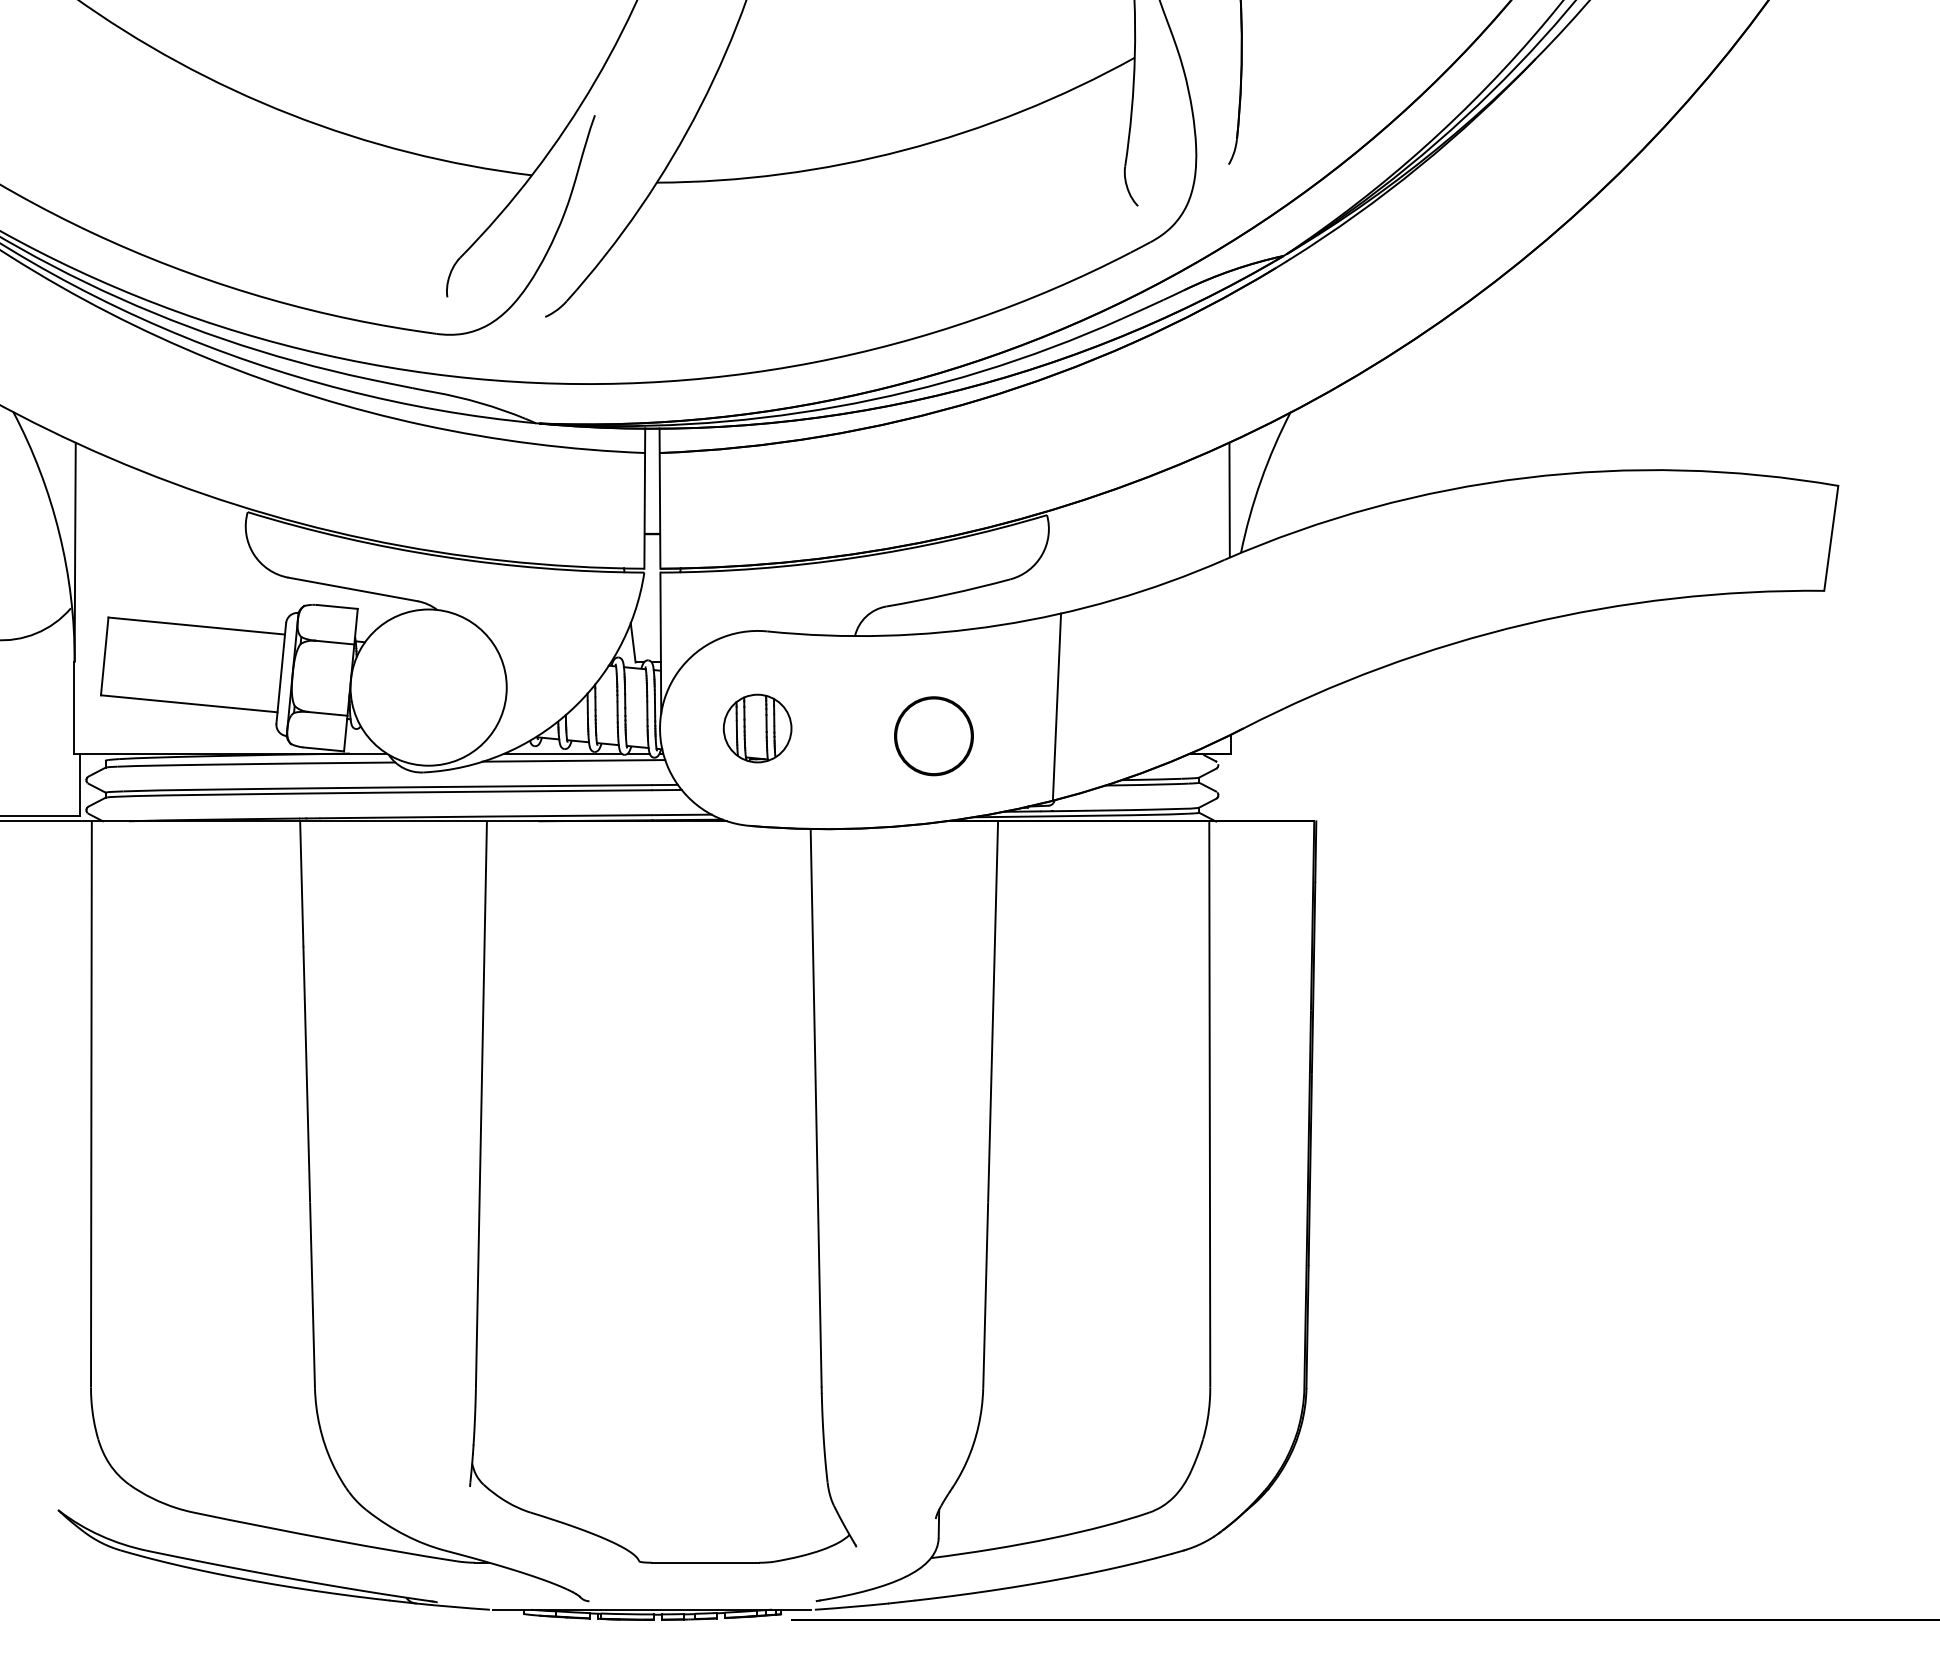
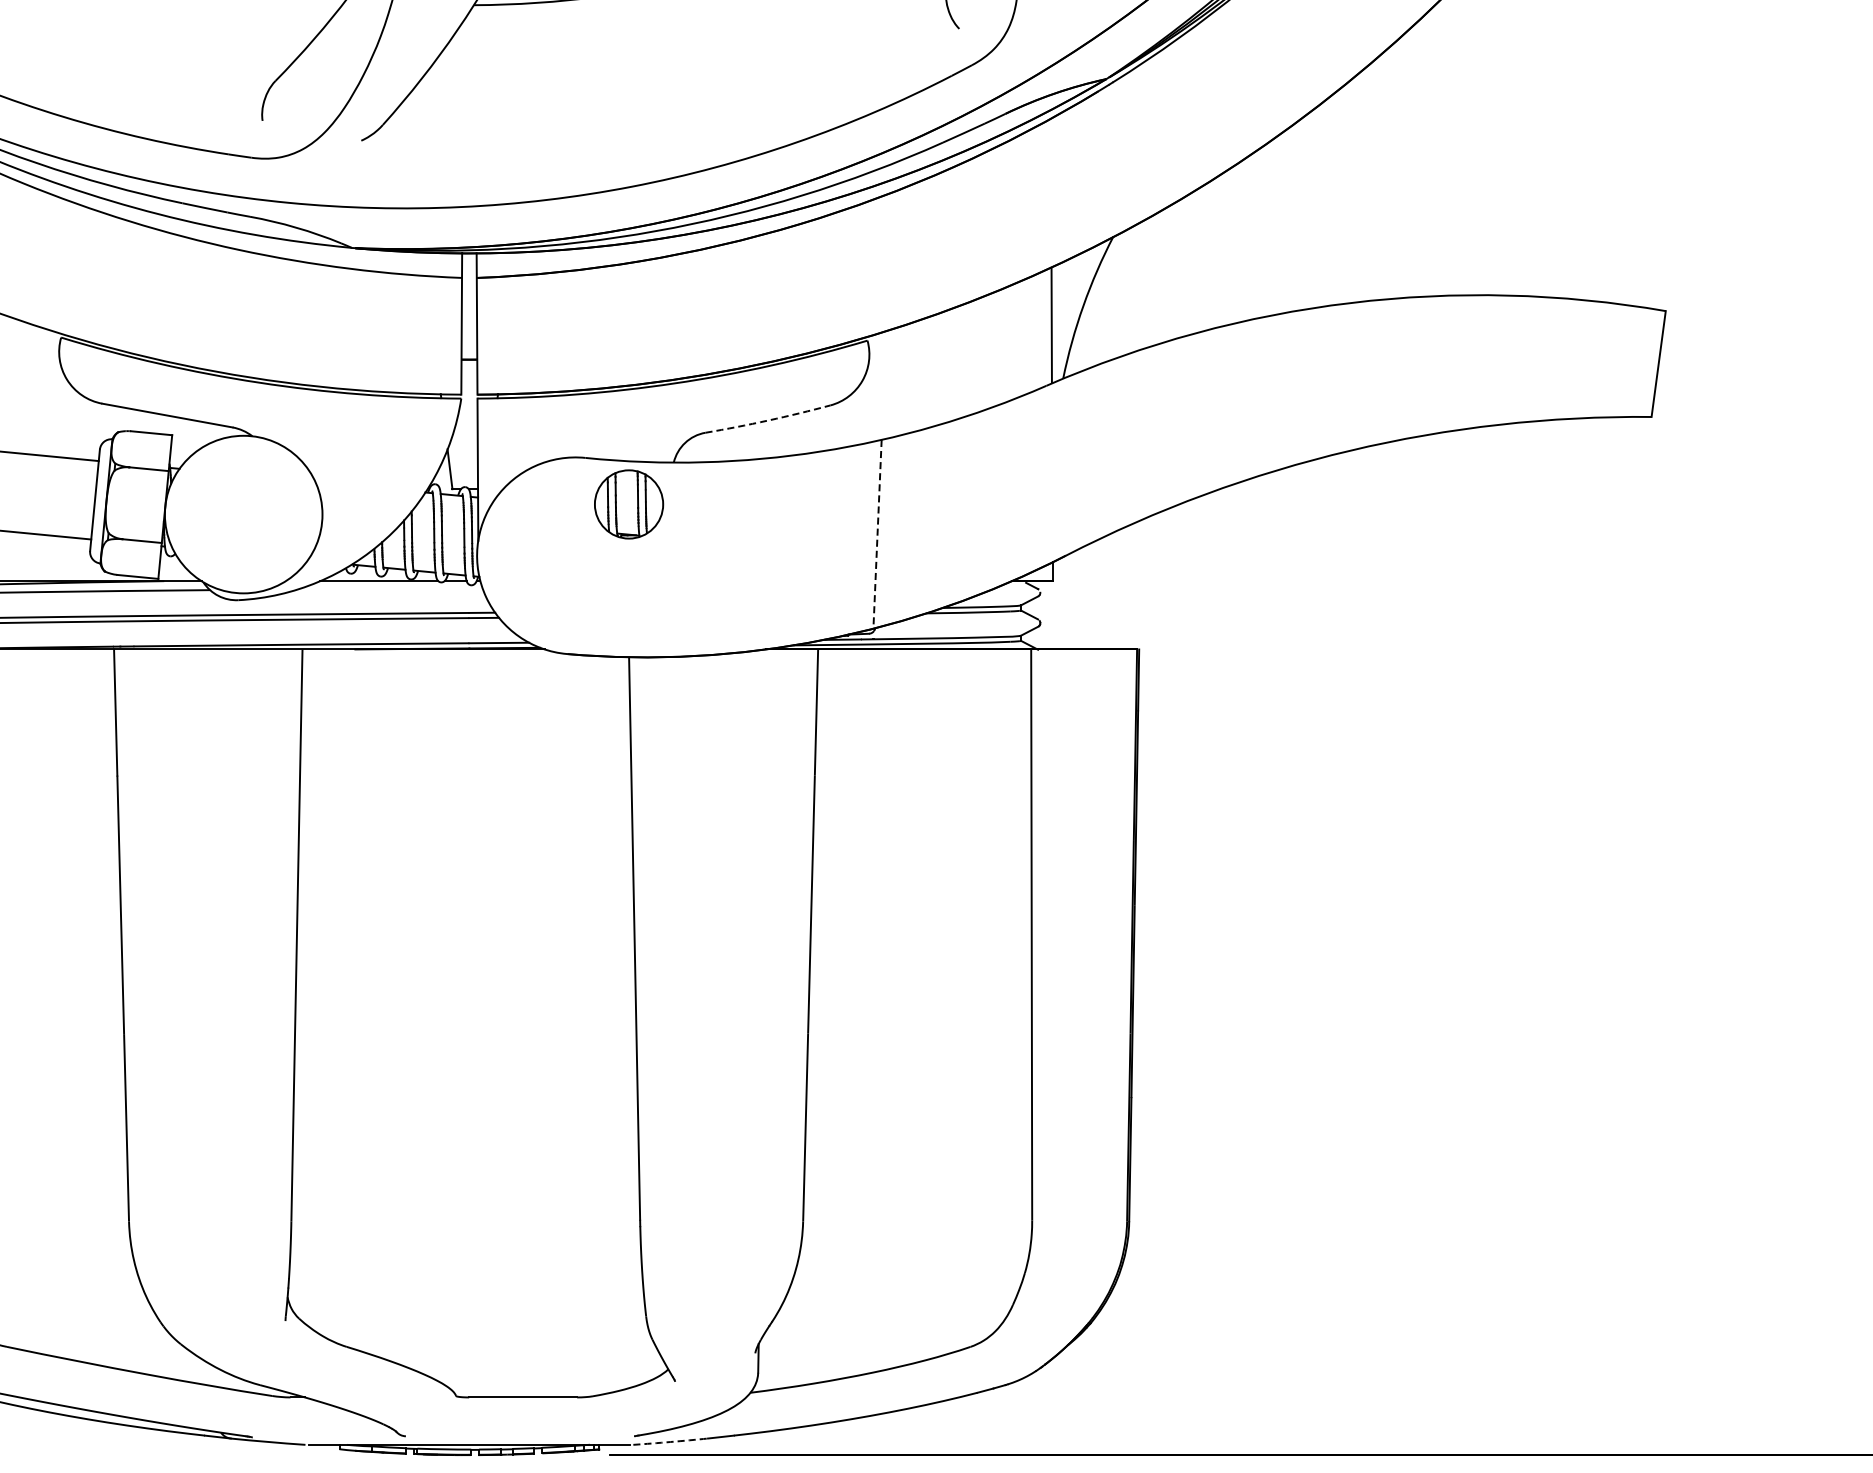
arc: (948, 594) -> (768, 420), solid -> dashed
line: (1056, 707) -> (877, 534), solid -> dashed
part: (757, 728) -> (628, 504), moved
circle: (933, 736) -> (752, 563), removed
line: (573, 760) -> (389, 588), removed
arc: (851, 1606) -> (670, 1441), solid -> dashed

